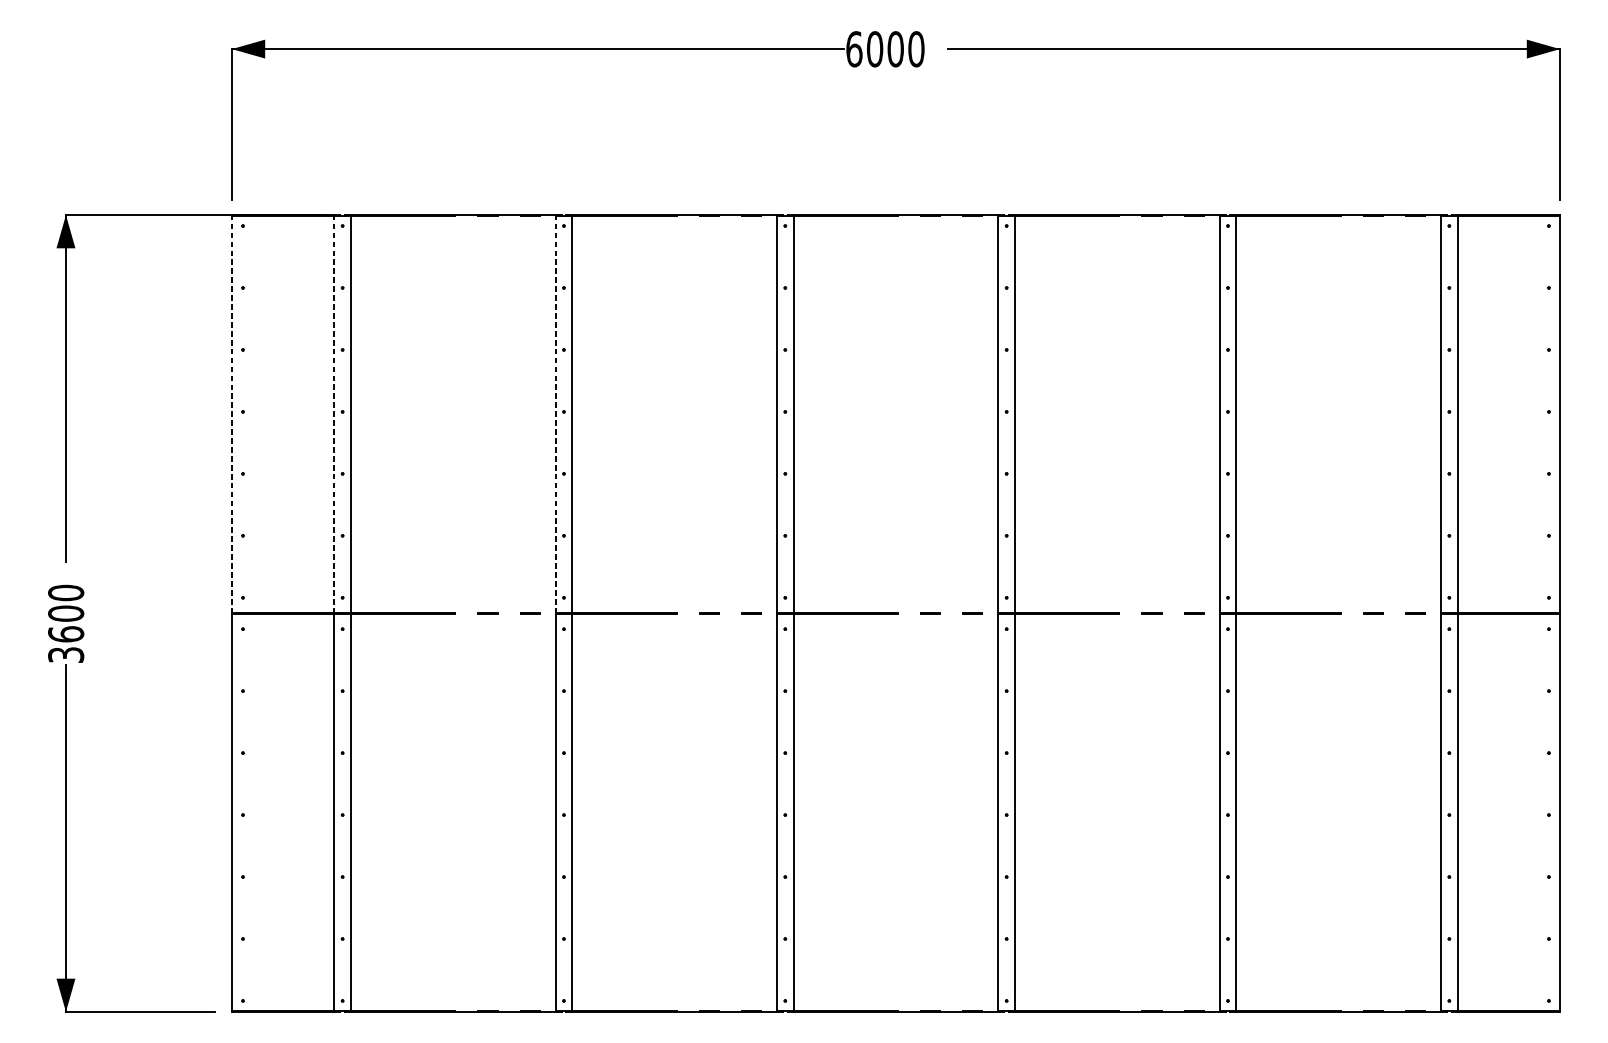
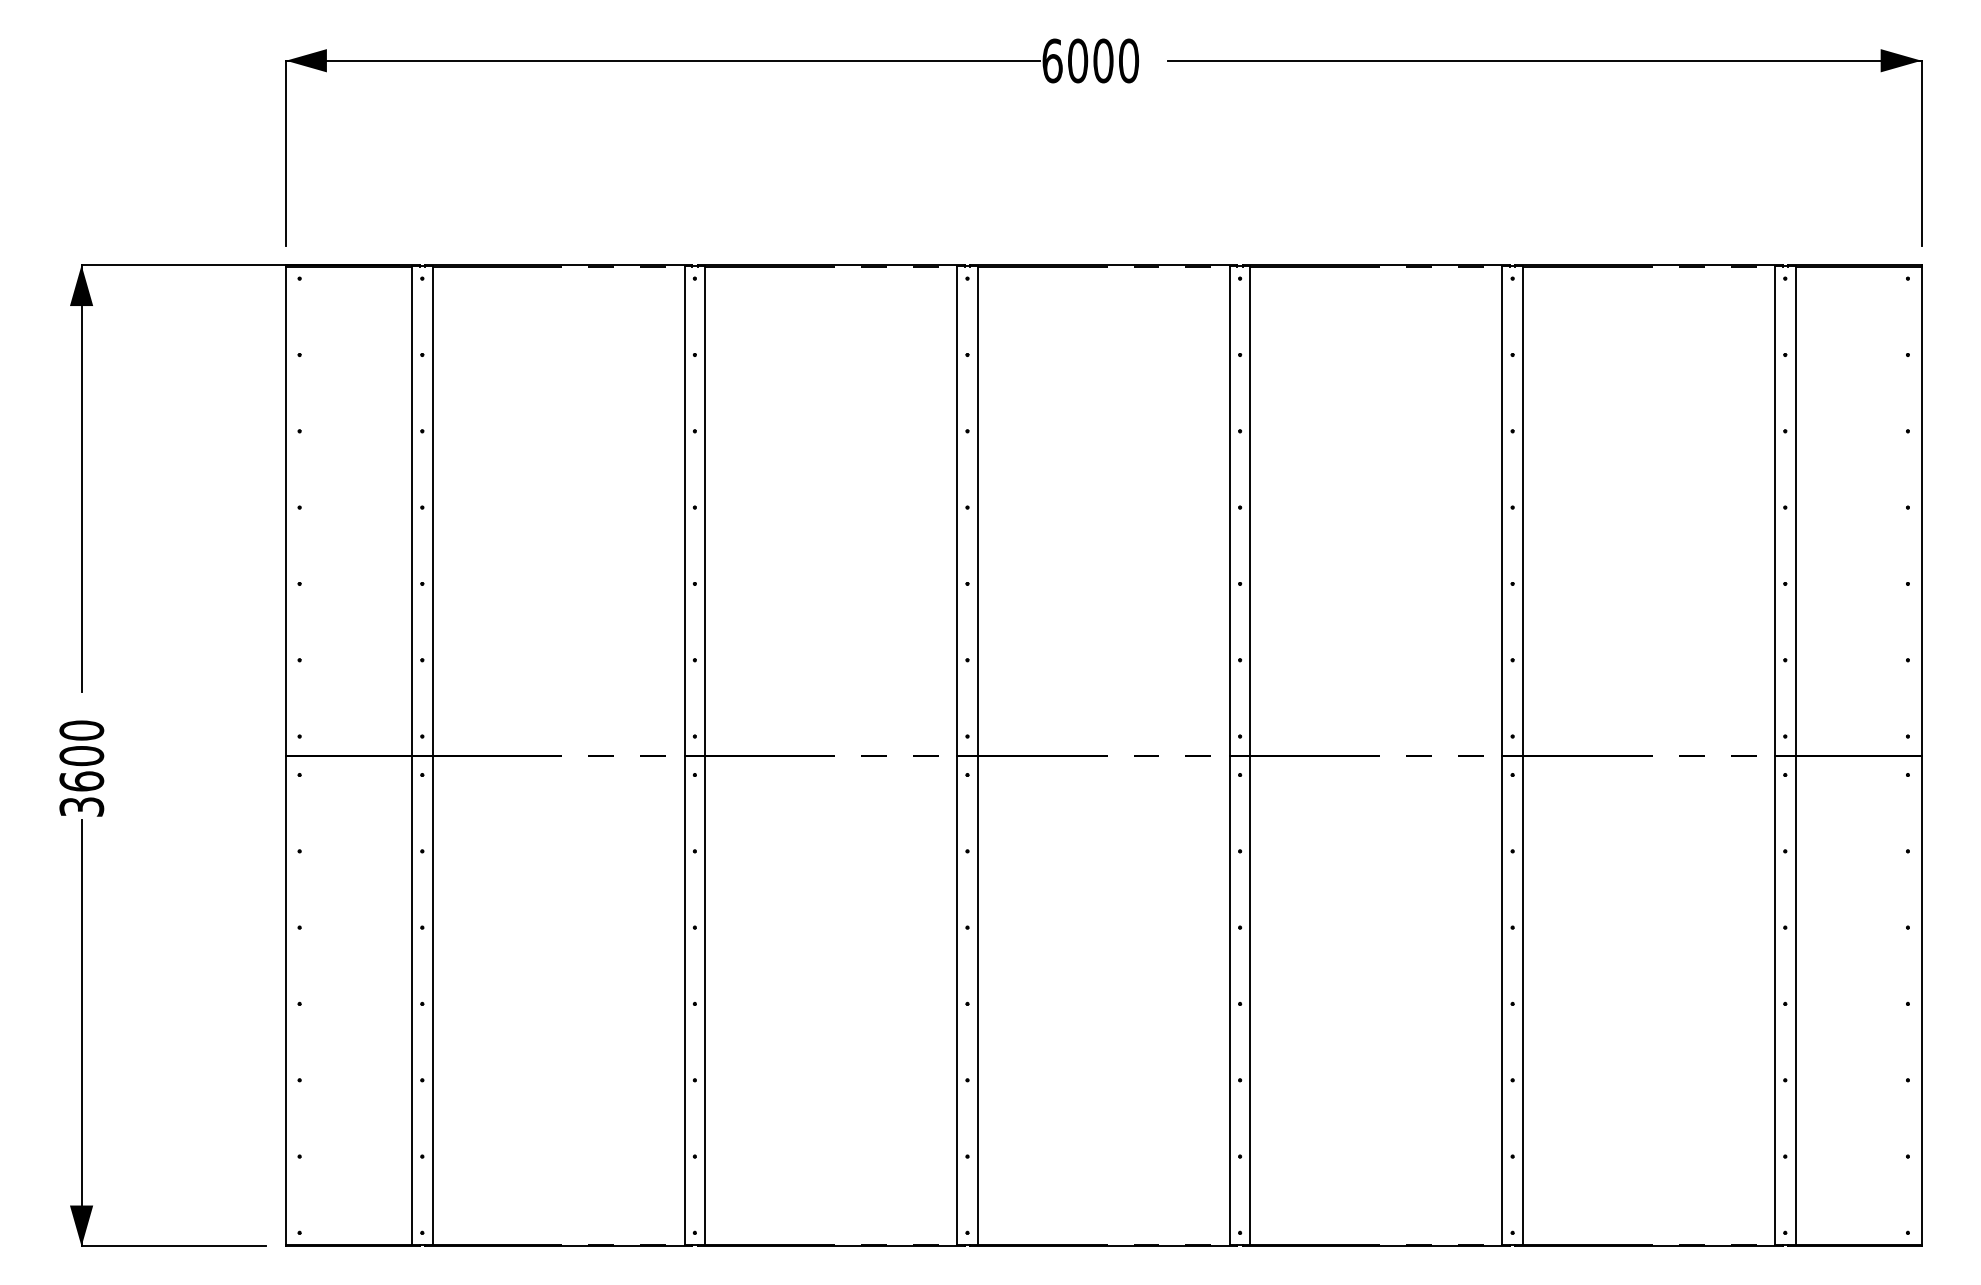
line: (232, 415) -> (286, 511), dashed -> solid
line: (334, 415) -> (412, 511), dashed -> solid
line: (555, 415) -> (684, 511), dashed -> solid

